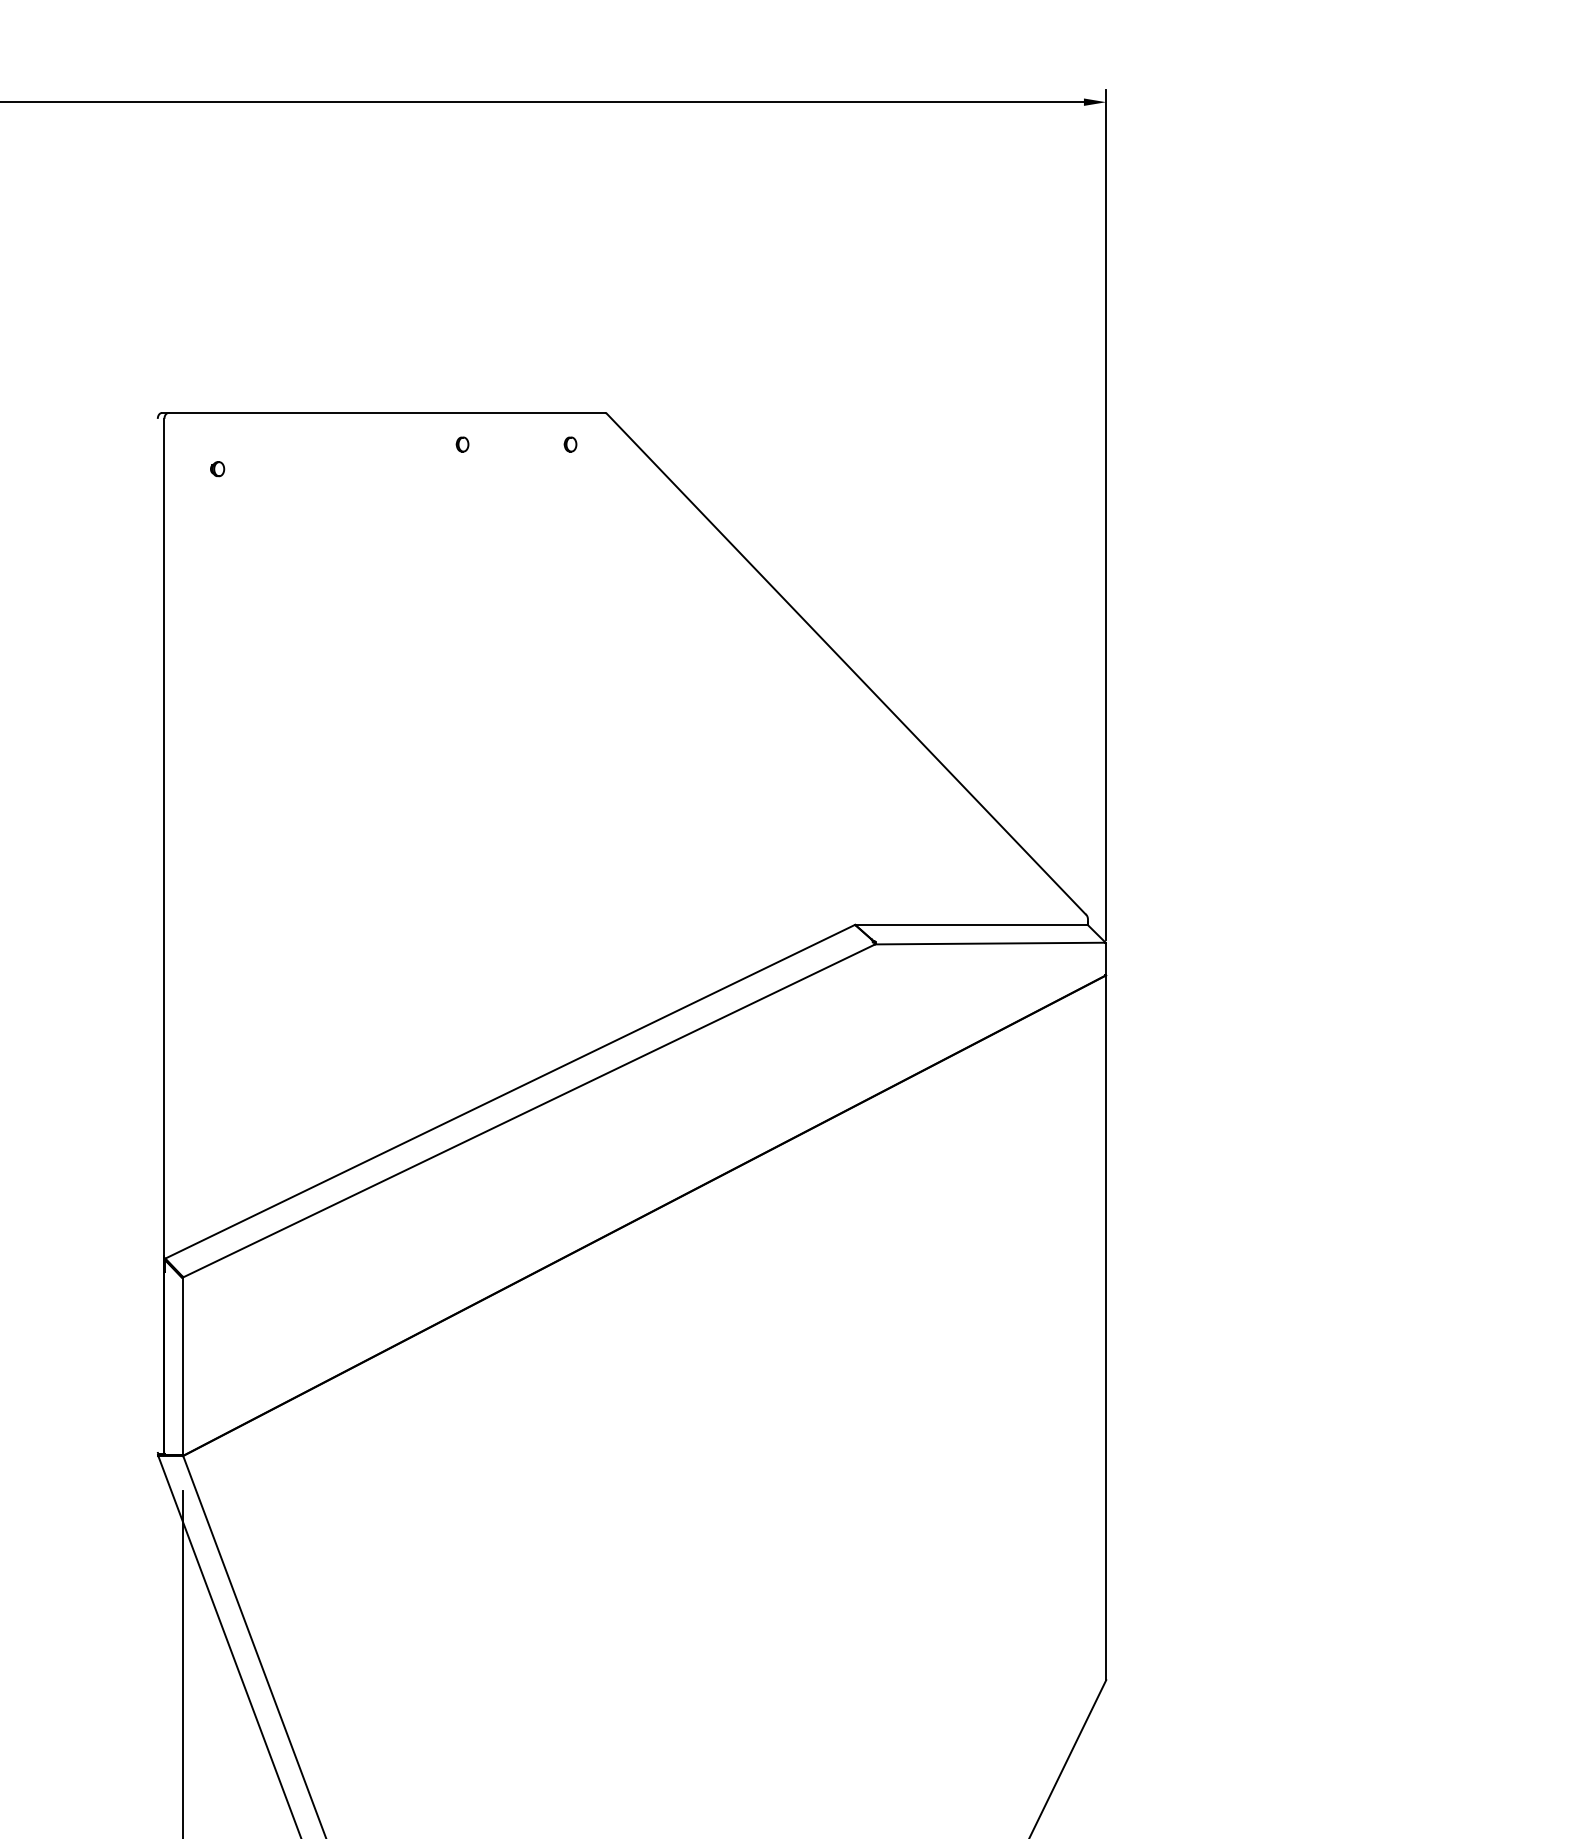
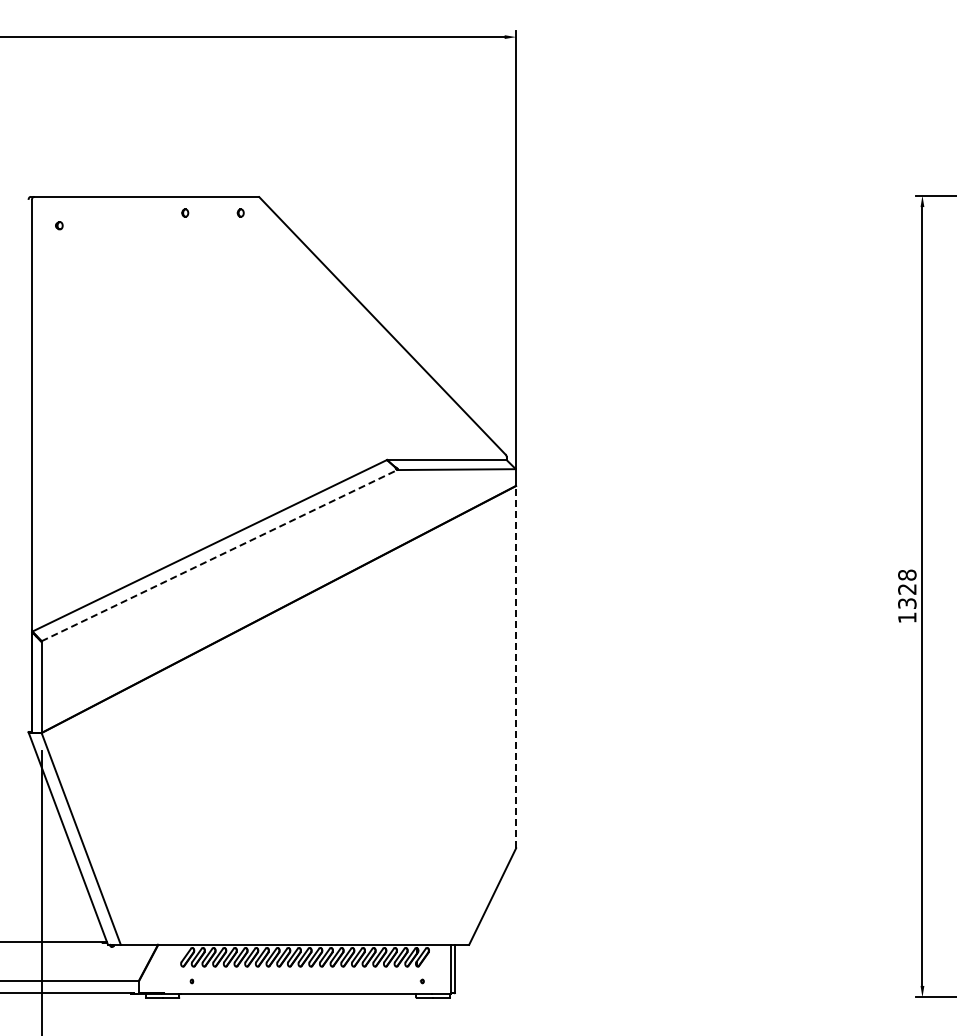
line: (529, 1110) -> (219, 555), solid -> dashed
line: (1106, 1326) -> (516, 666), solid -> dashed

